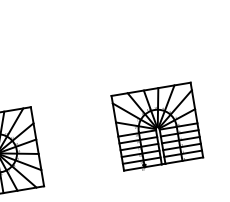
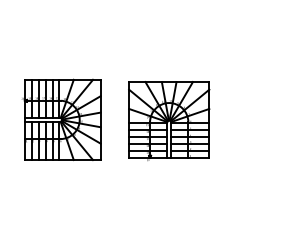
part: (157, 127) -> (169, 120), moved

